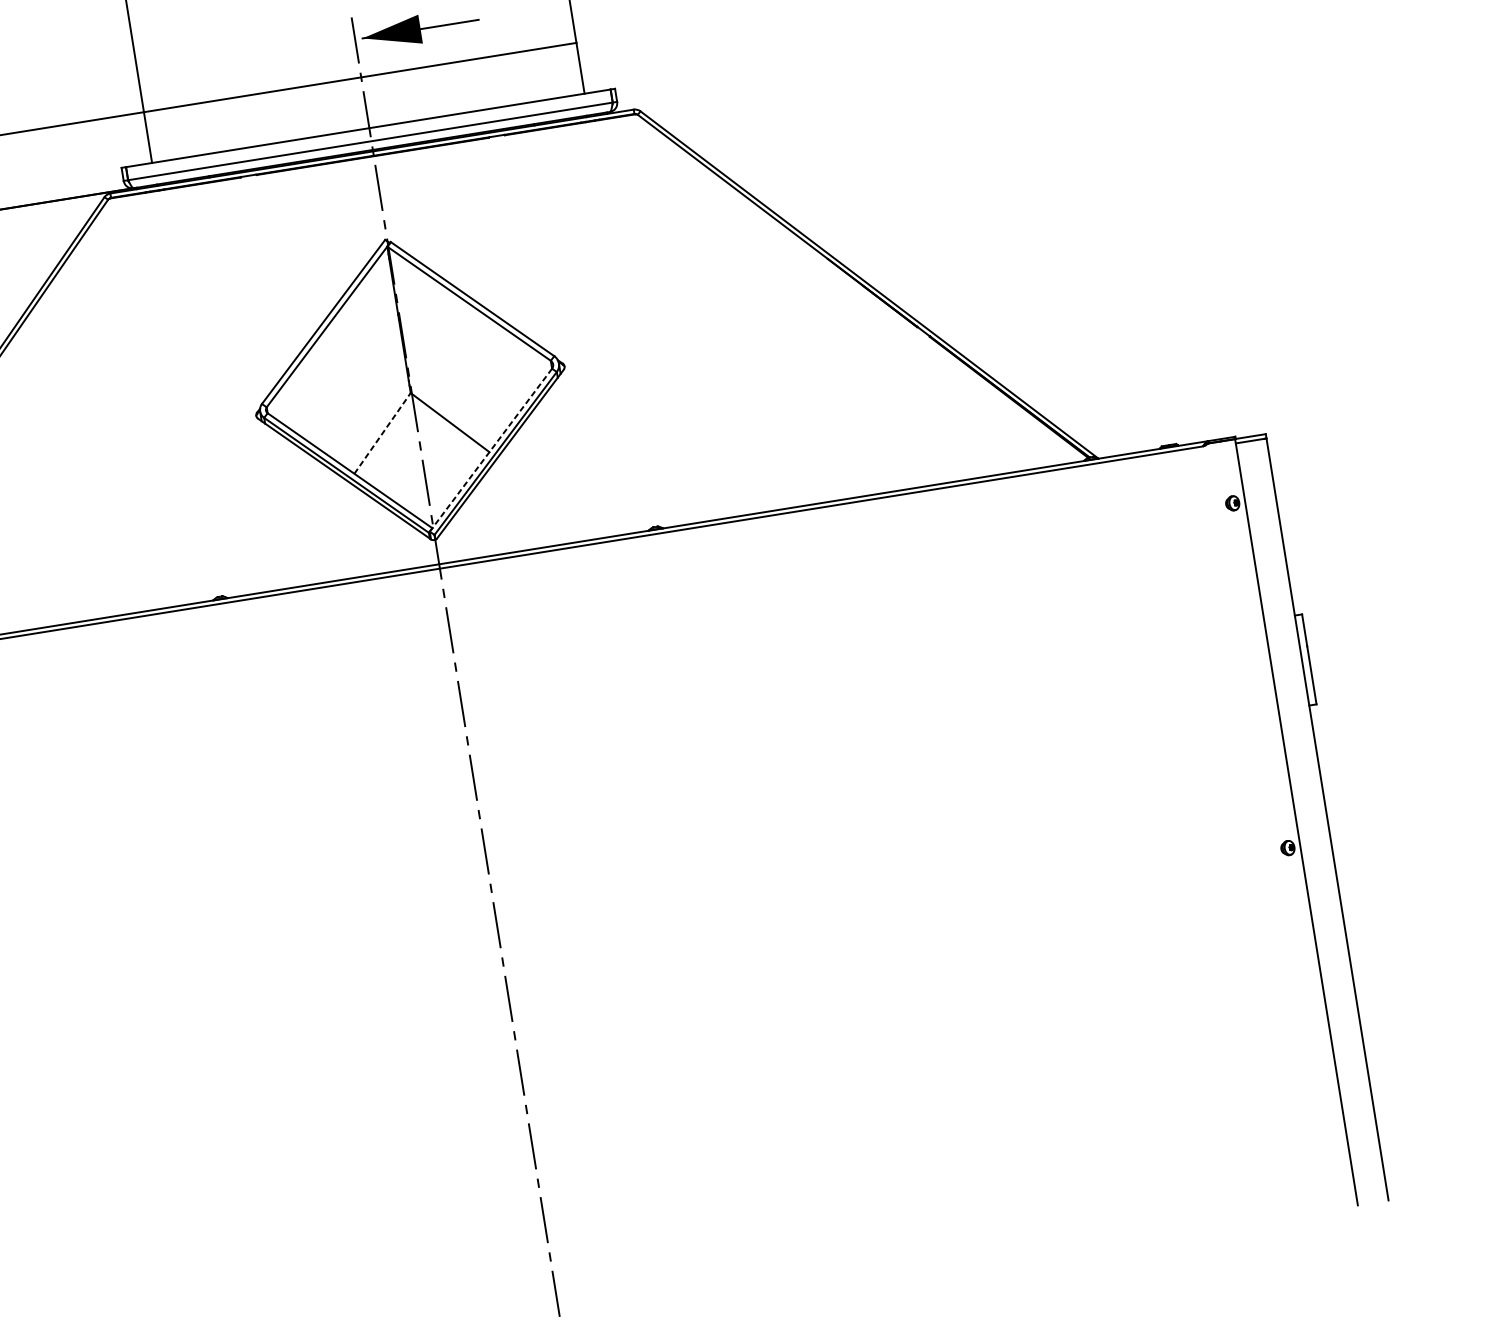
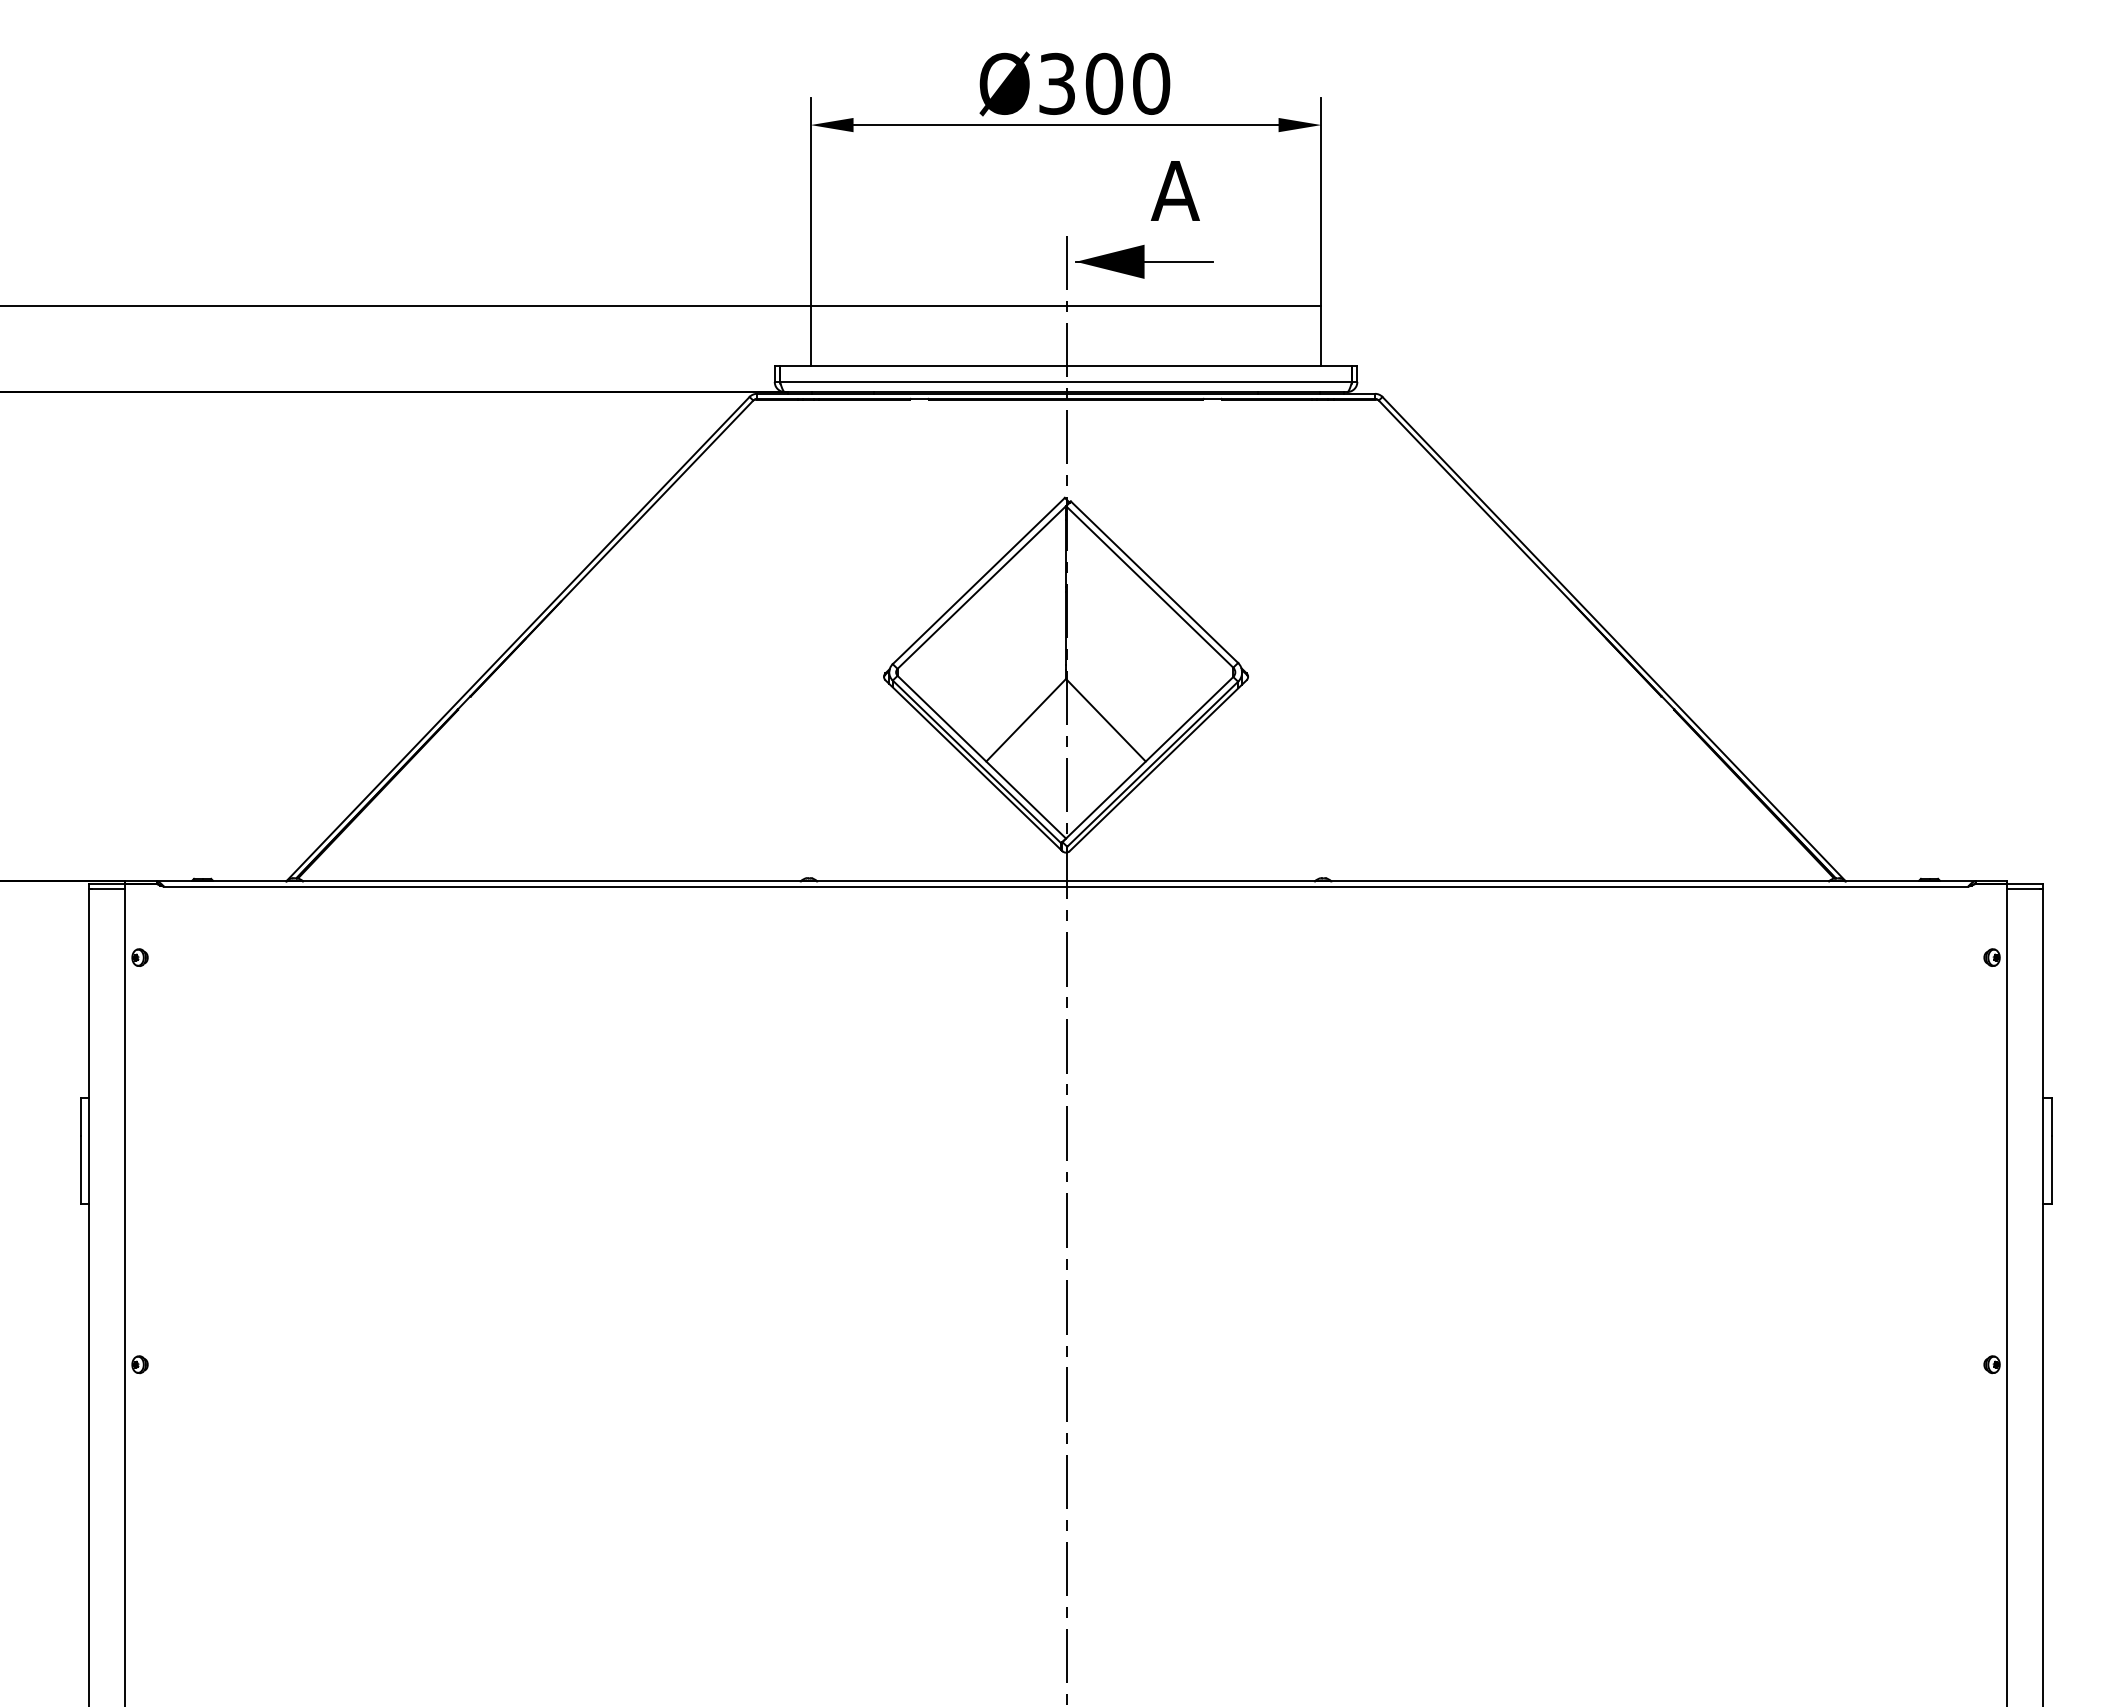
line: (382, 432) -> (1026, 719), dashed -> solid
line: (490, 450) -> (1147, 759), dashed -> solid

